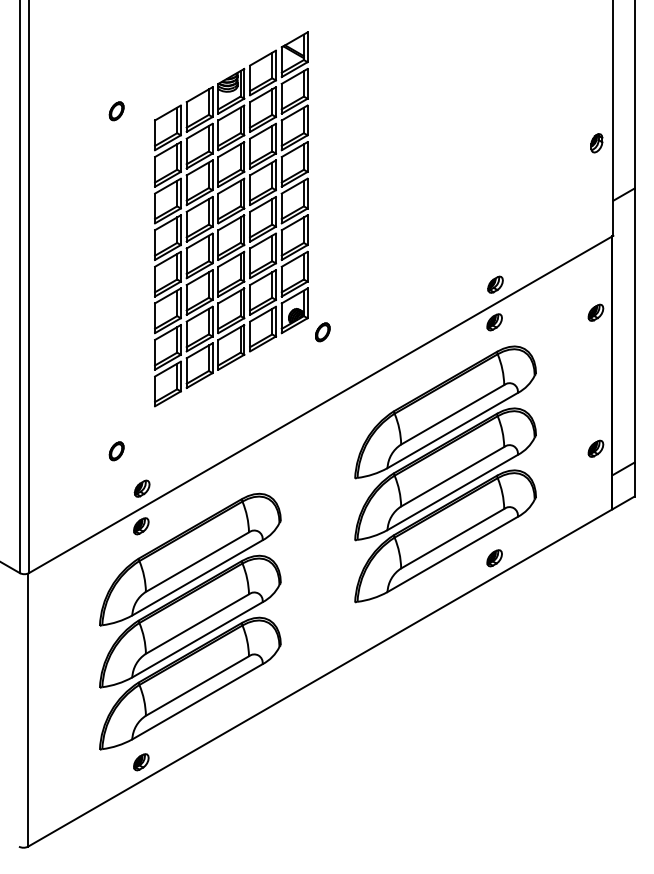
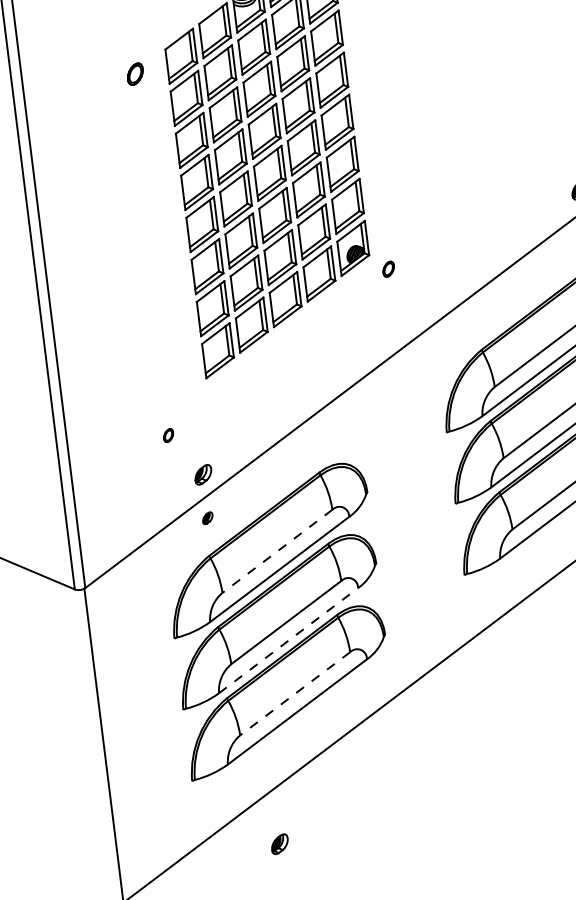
part: (116, 111) -> (135, 74), moved
part: (322, 332) -> (388, 269), size x0.7
part: (116, 451) -> (168, 435), size x0.6
part: (141, 526) -> (207, 518), size x0.6
line: (197, 562) -> (277, 551), solid -> dashed
line: (197, 639) -> (288, 640), solid -> dashed
line: (197, 686) -> (295, 694), solid -> dashed
part: (141, 762) -> (280, 844), moved

